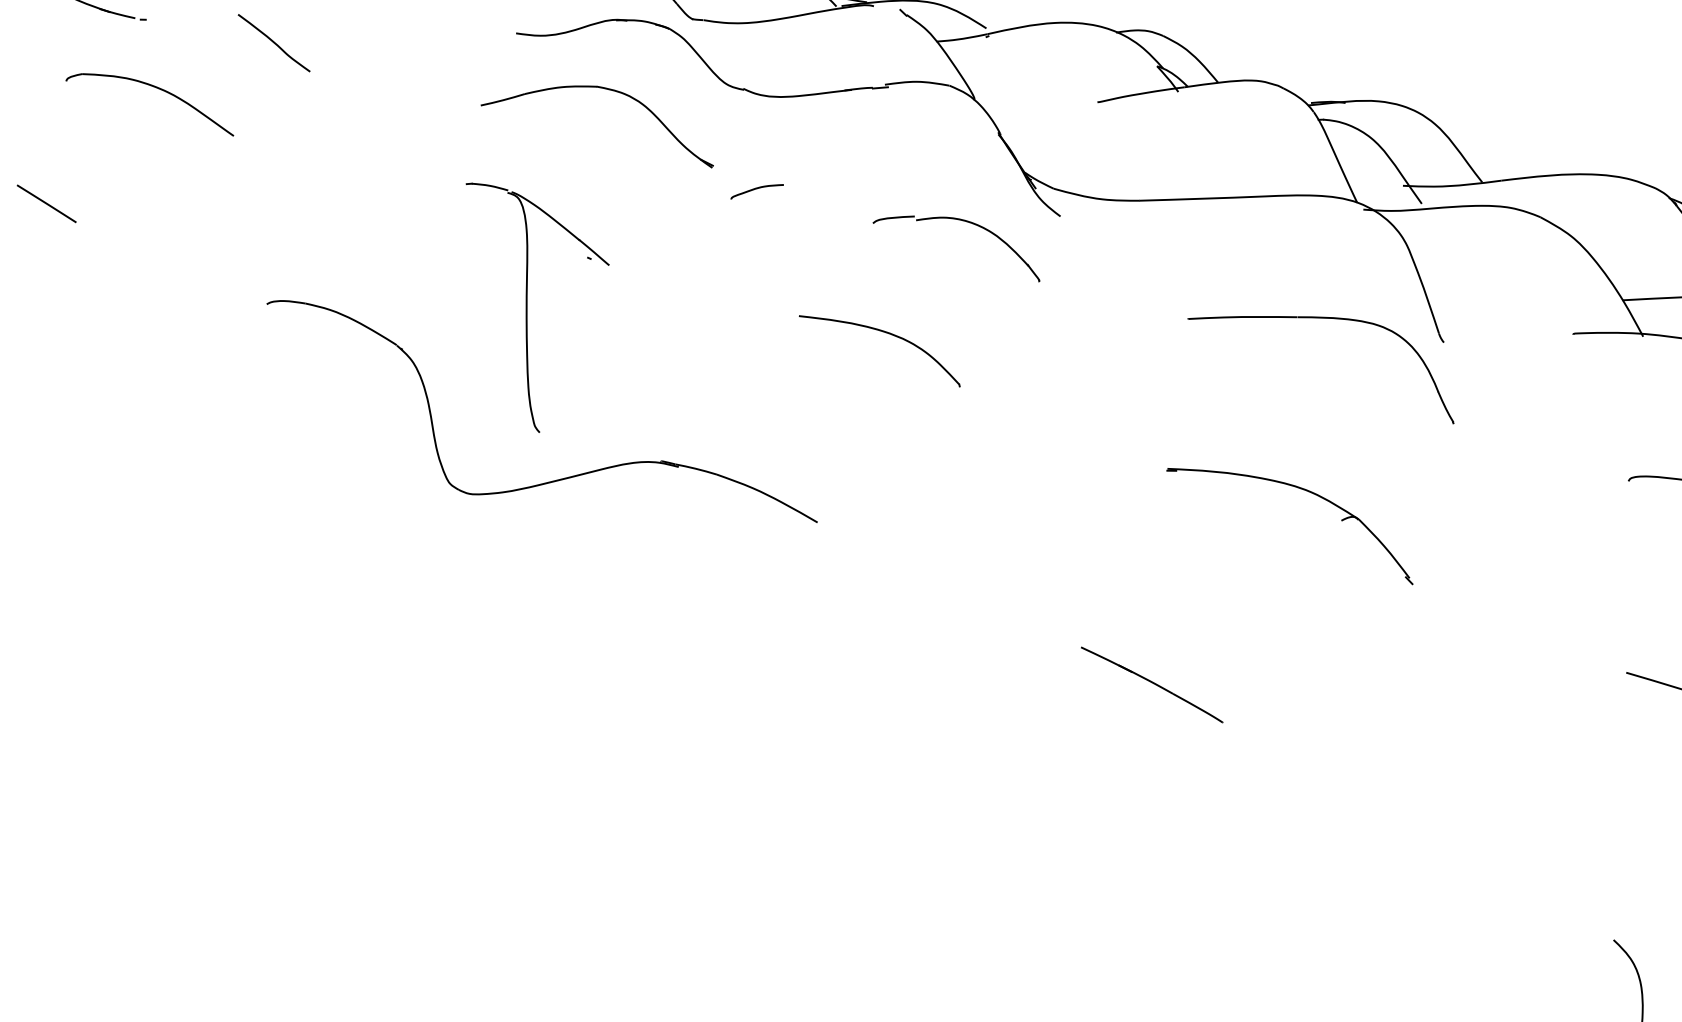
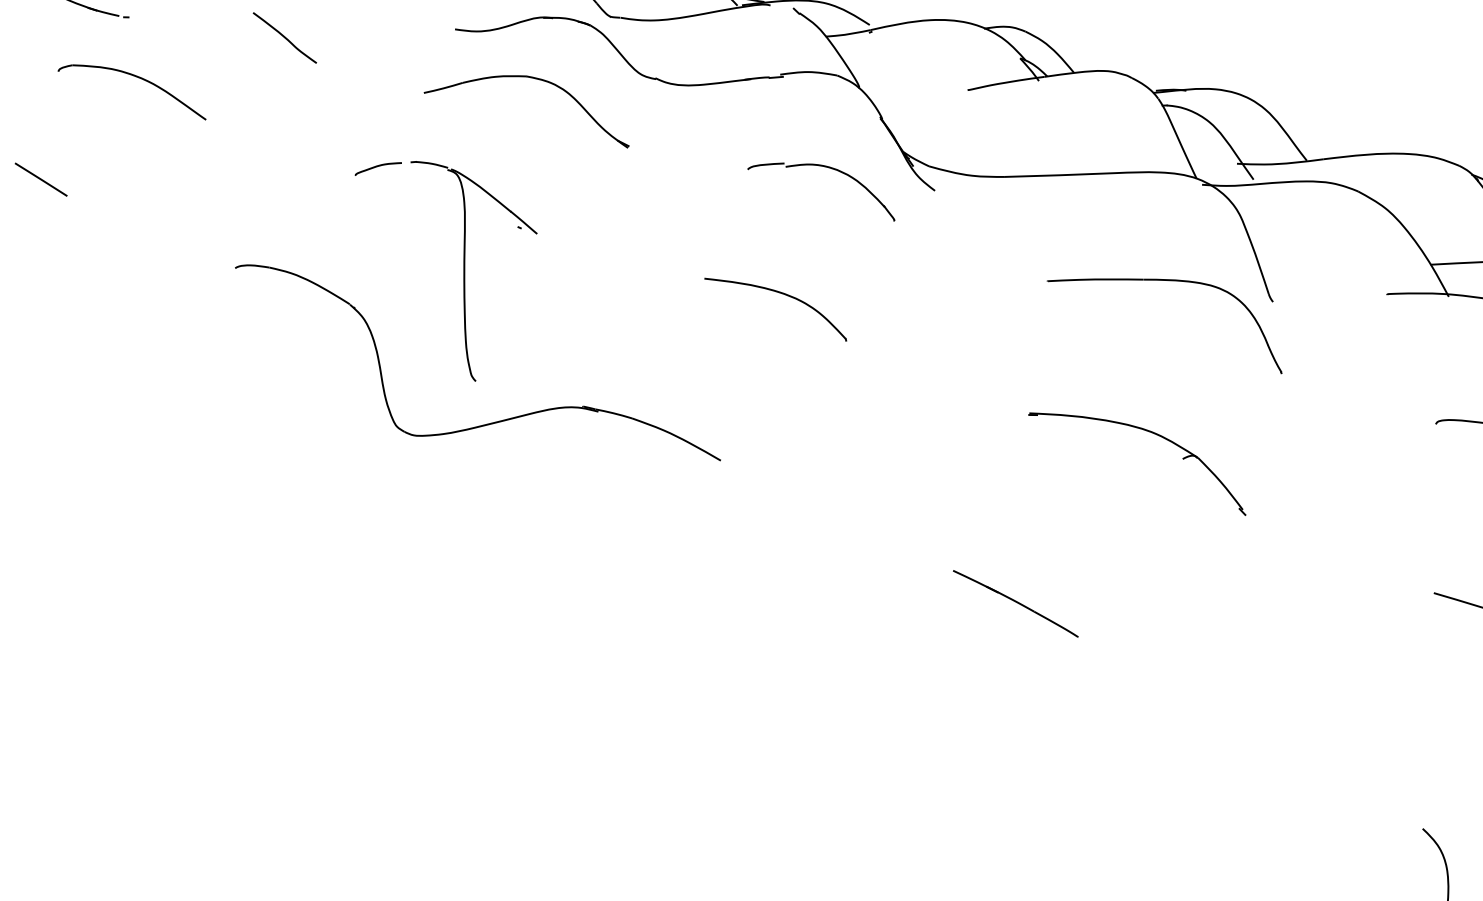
curve: (273, 43) -> (284, 38), moved
curve: (756, 189) -> (377, 167), moved
part: (962, 221) -> (826, 167), moved

